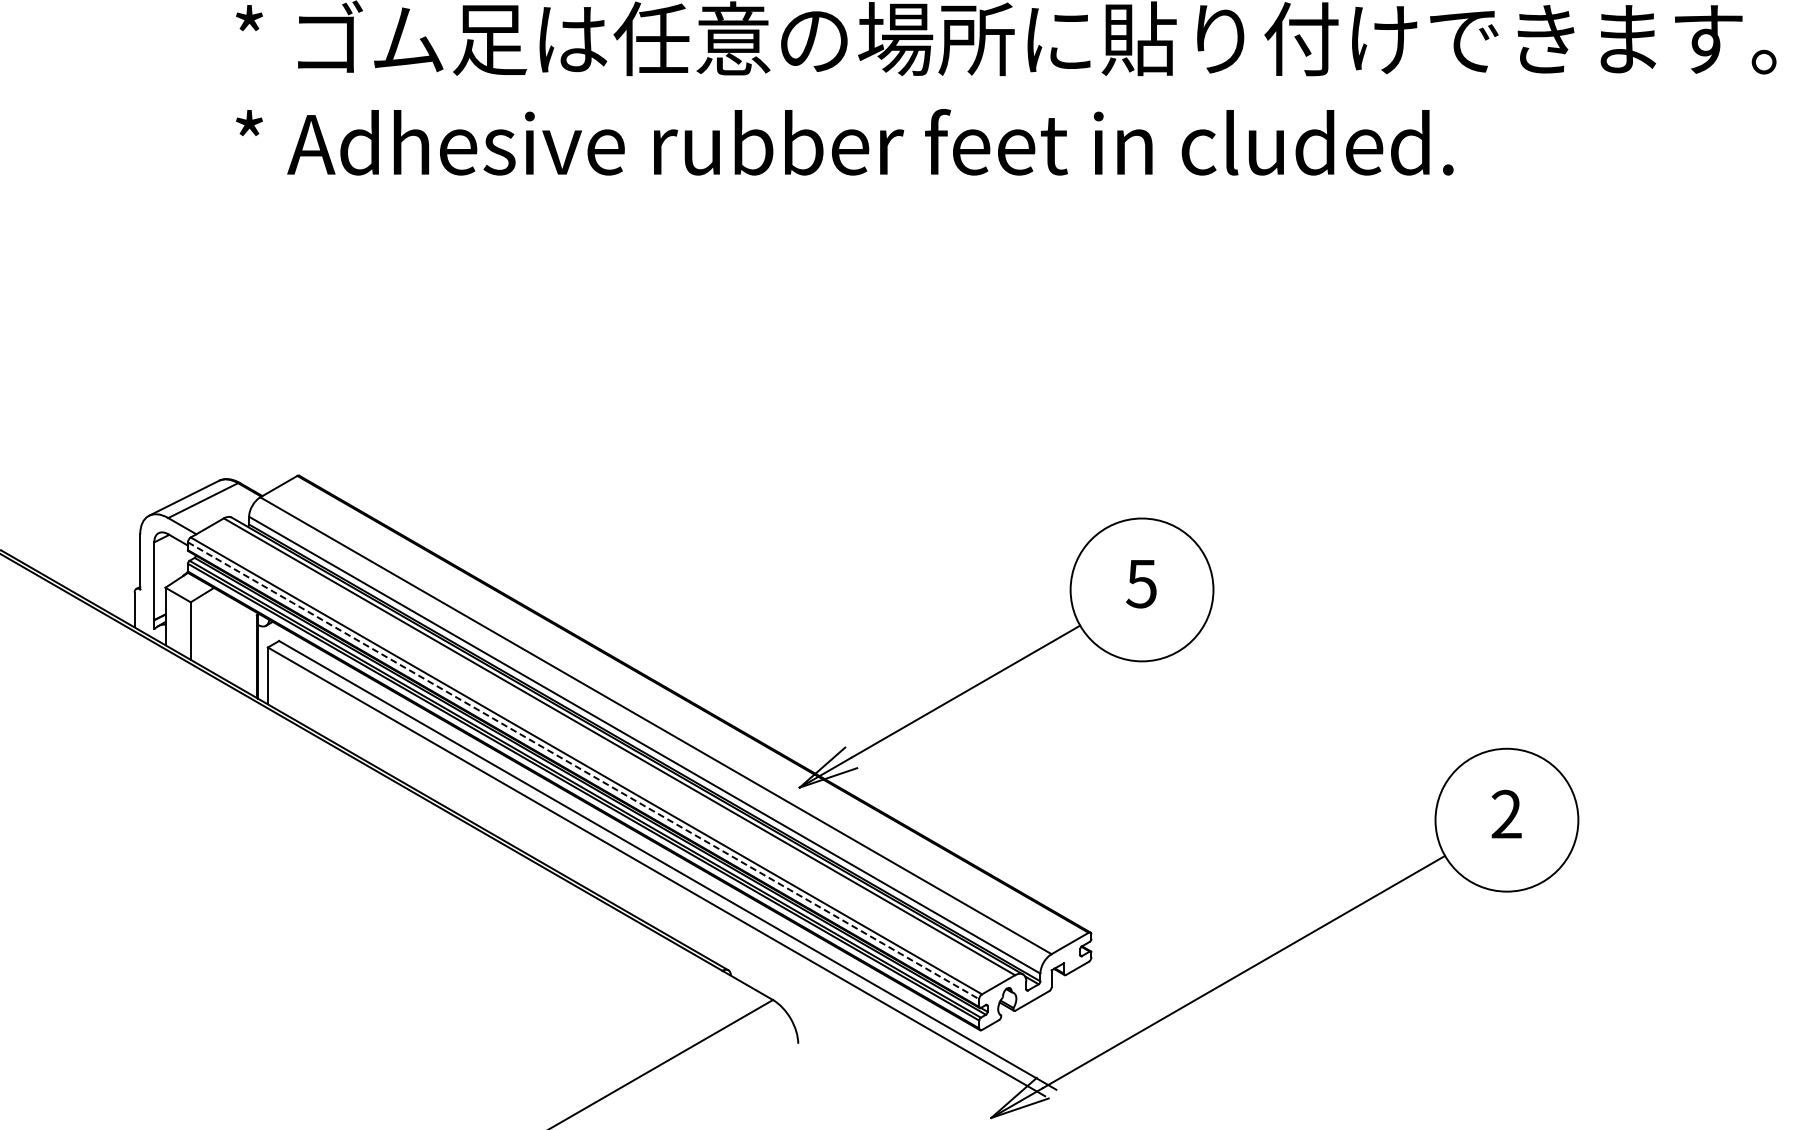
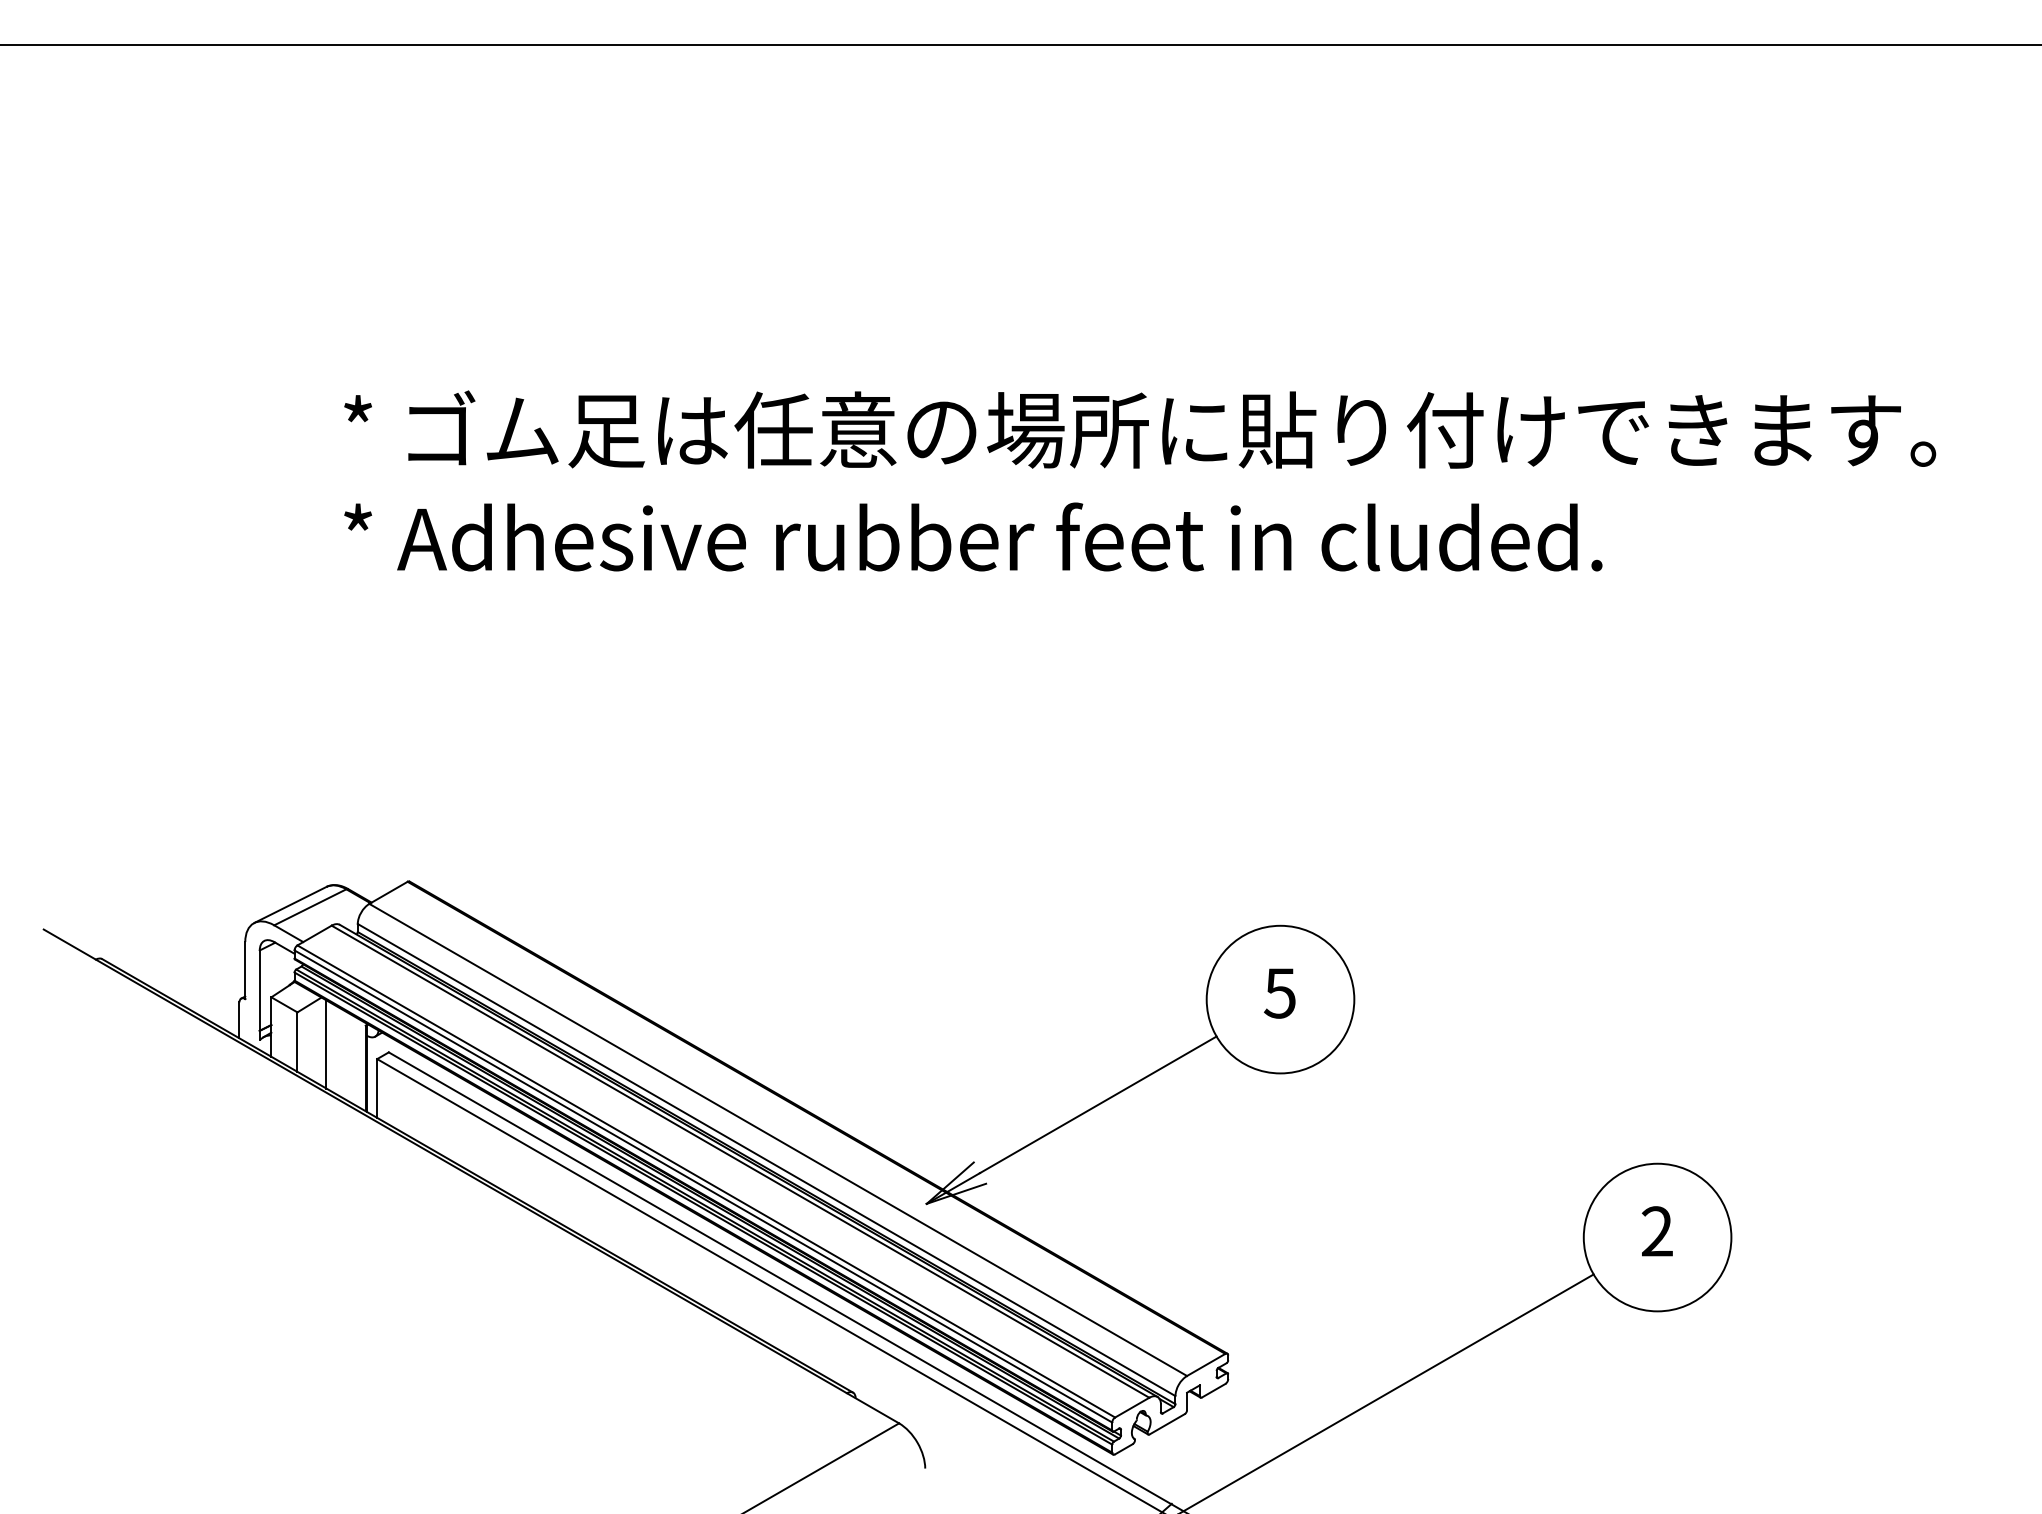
line: (218, 633) -> (326, 1044), added
line: (583, 770) -> (703, 1186), dashed -> solid

